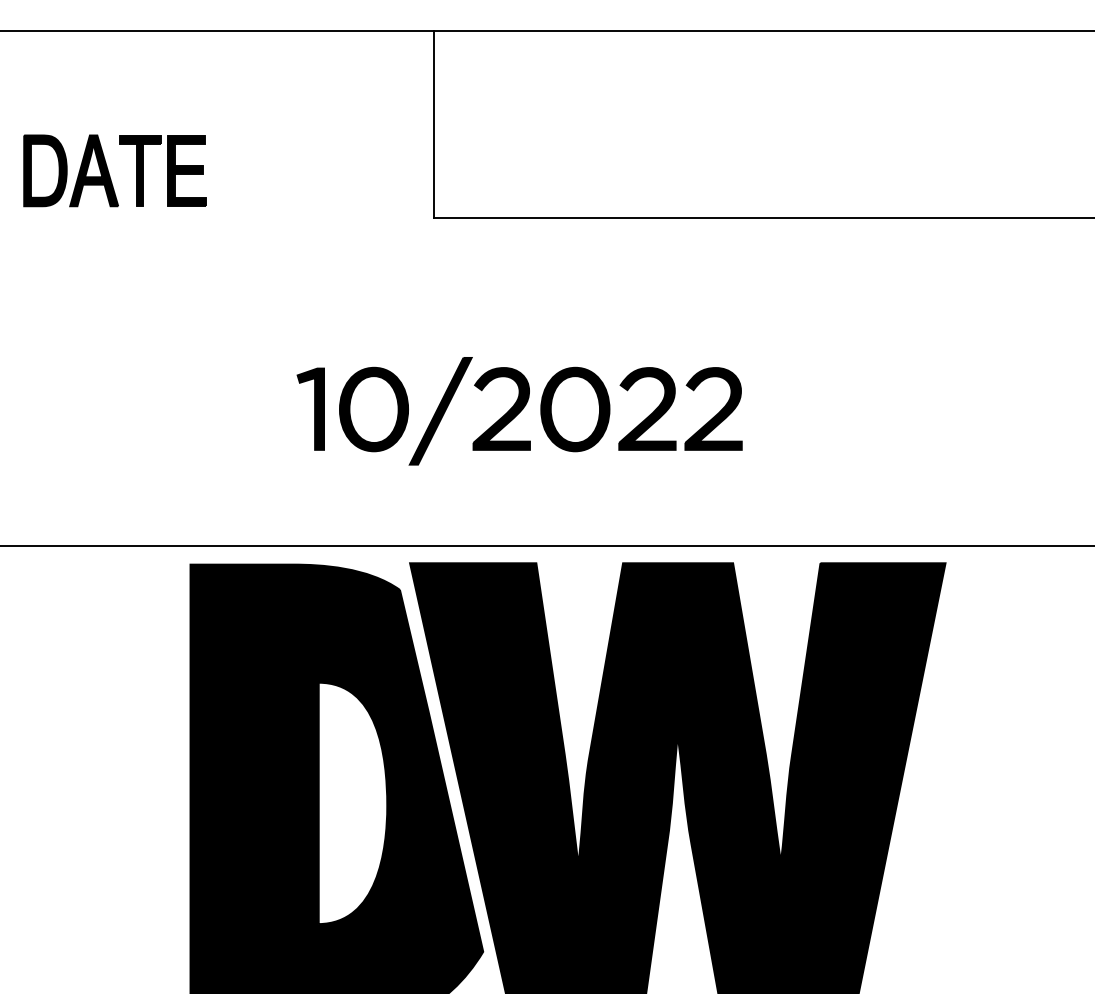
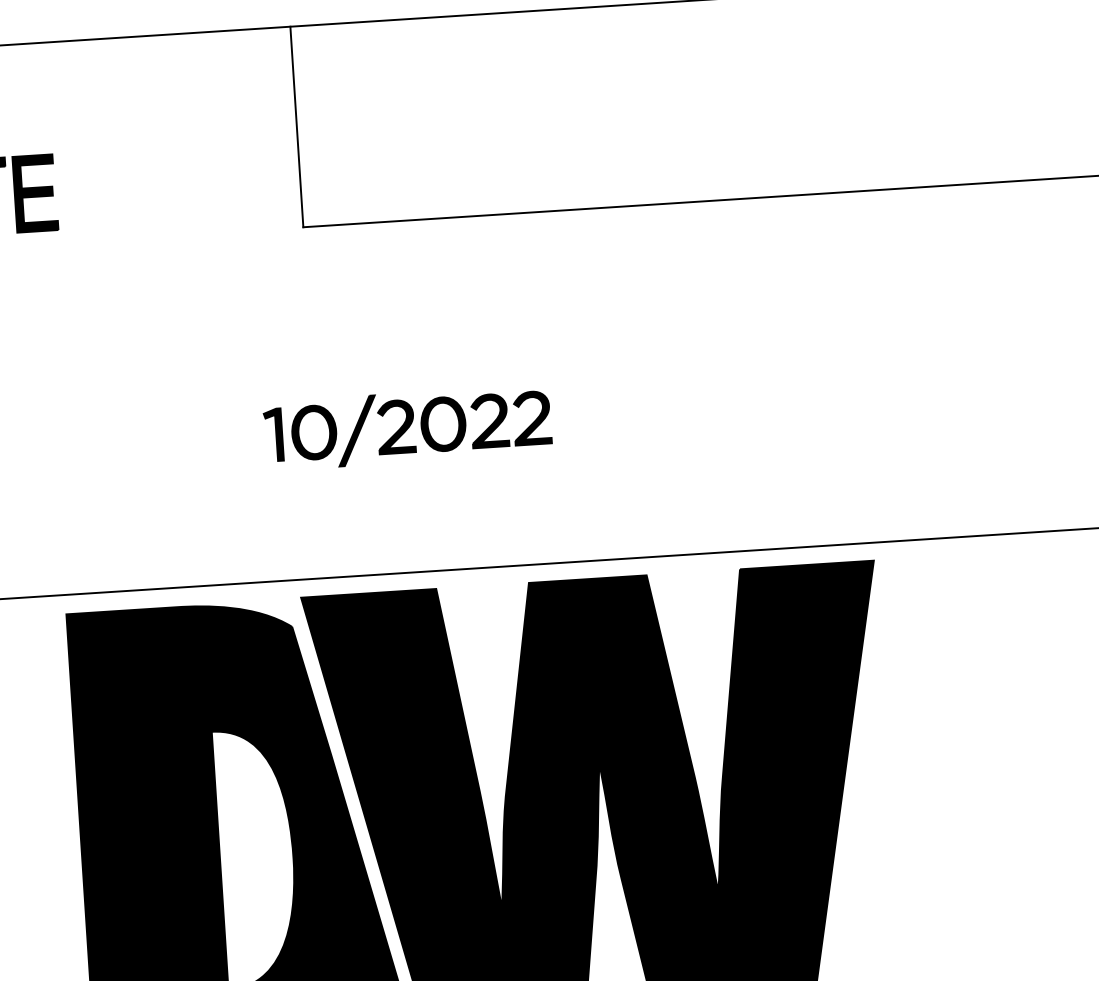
part: (519, 411) -> (407, 427), size x0.6

